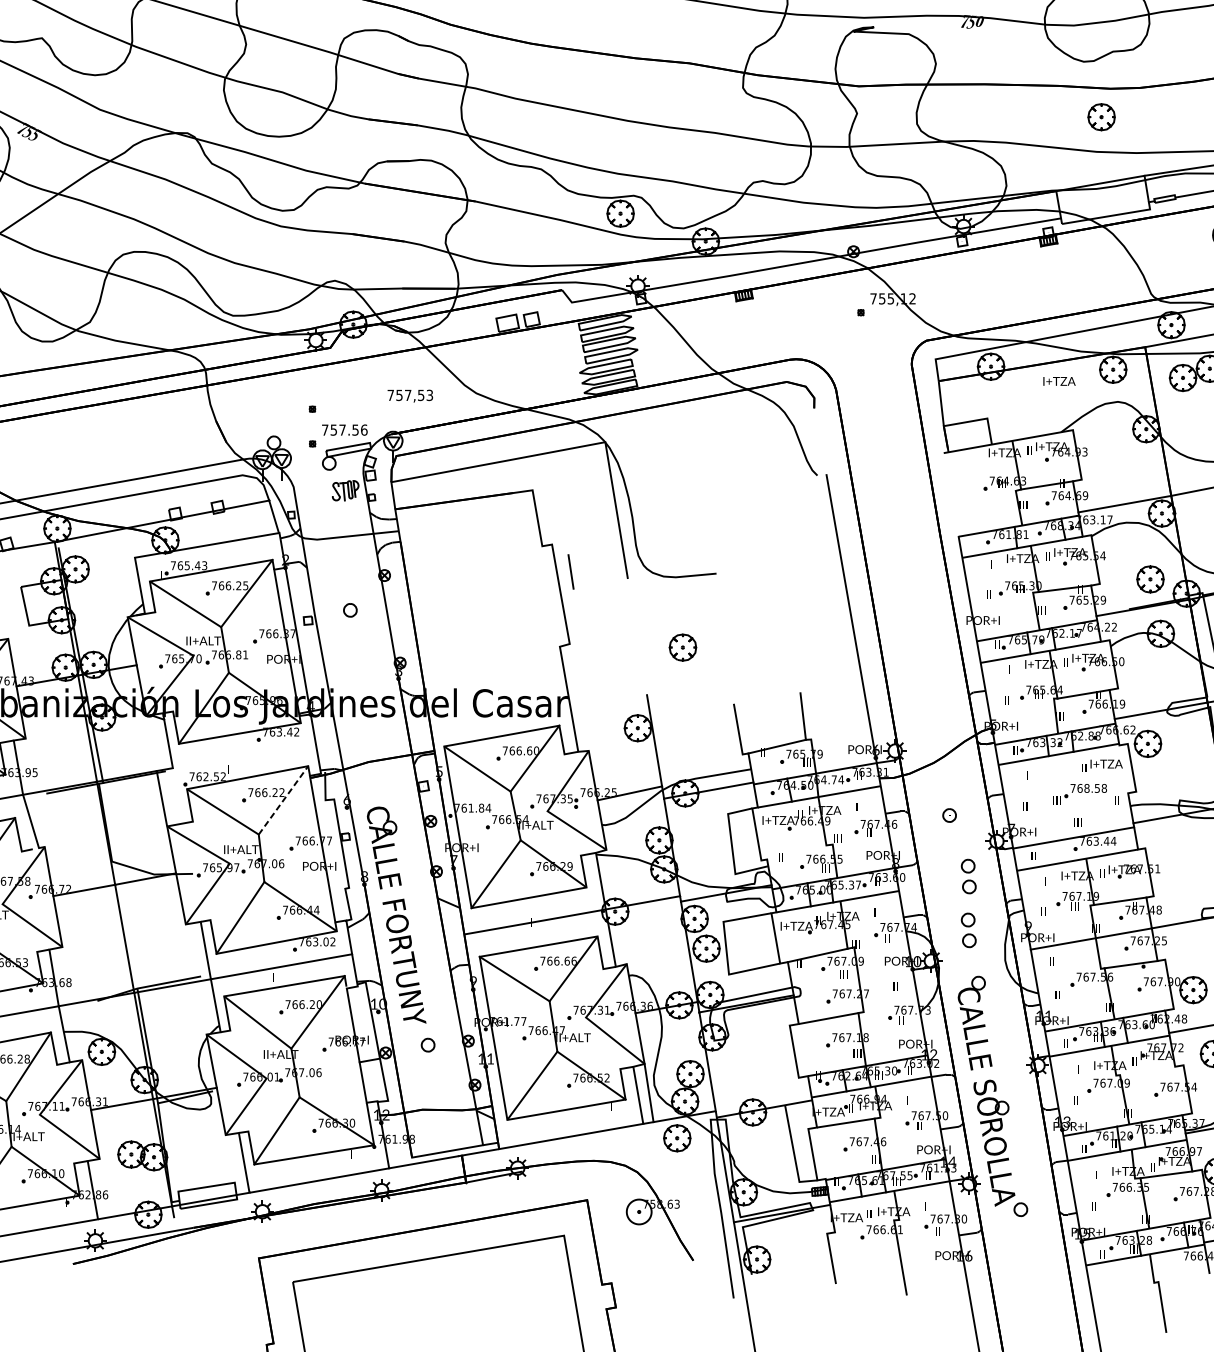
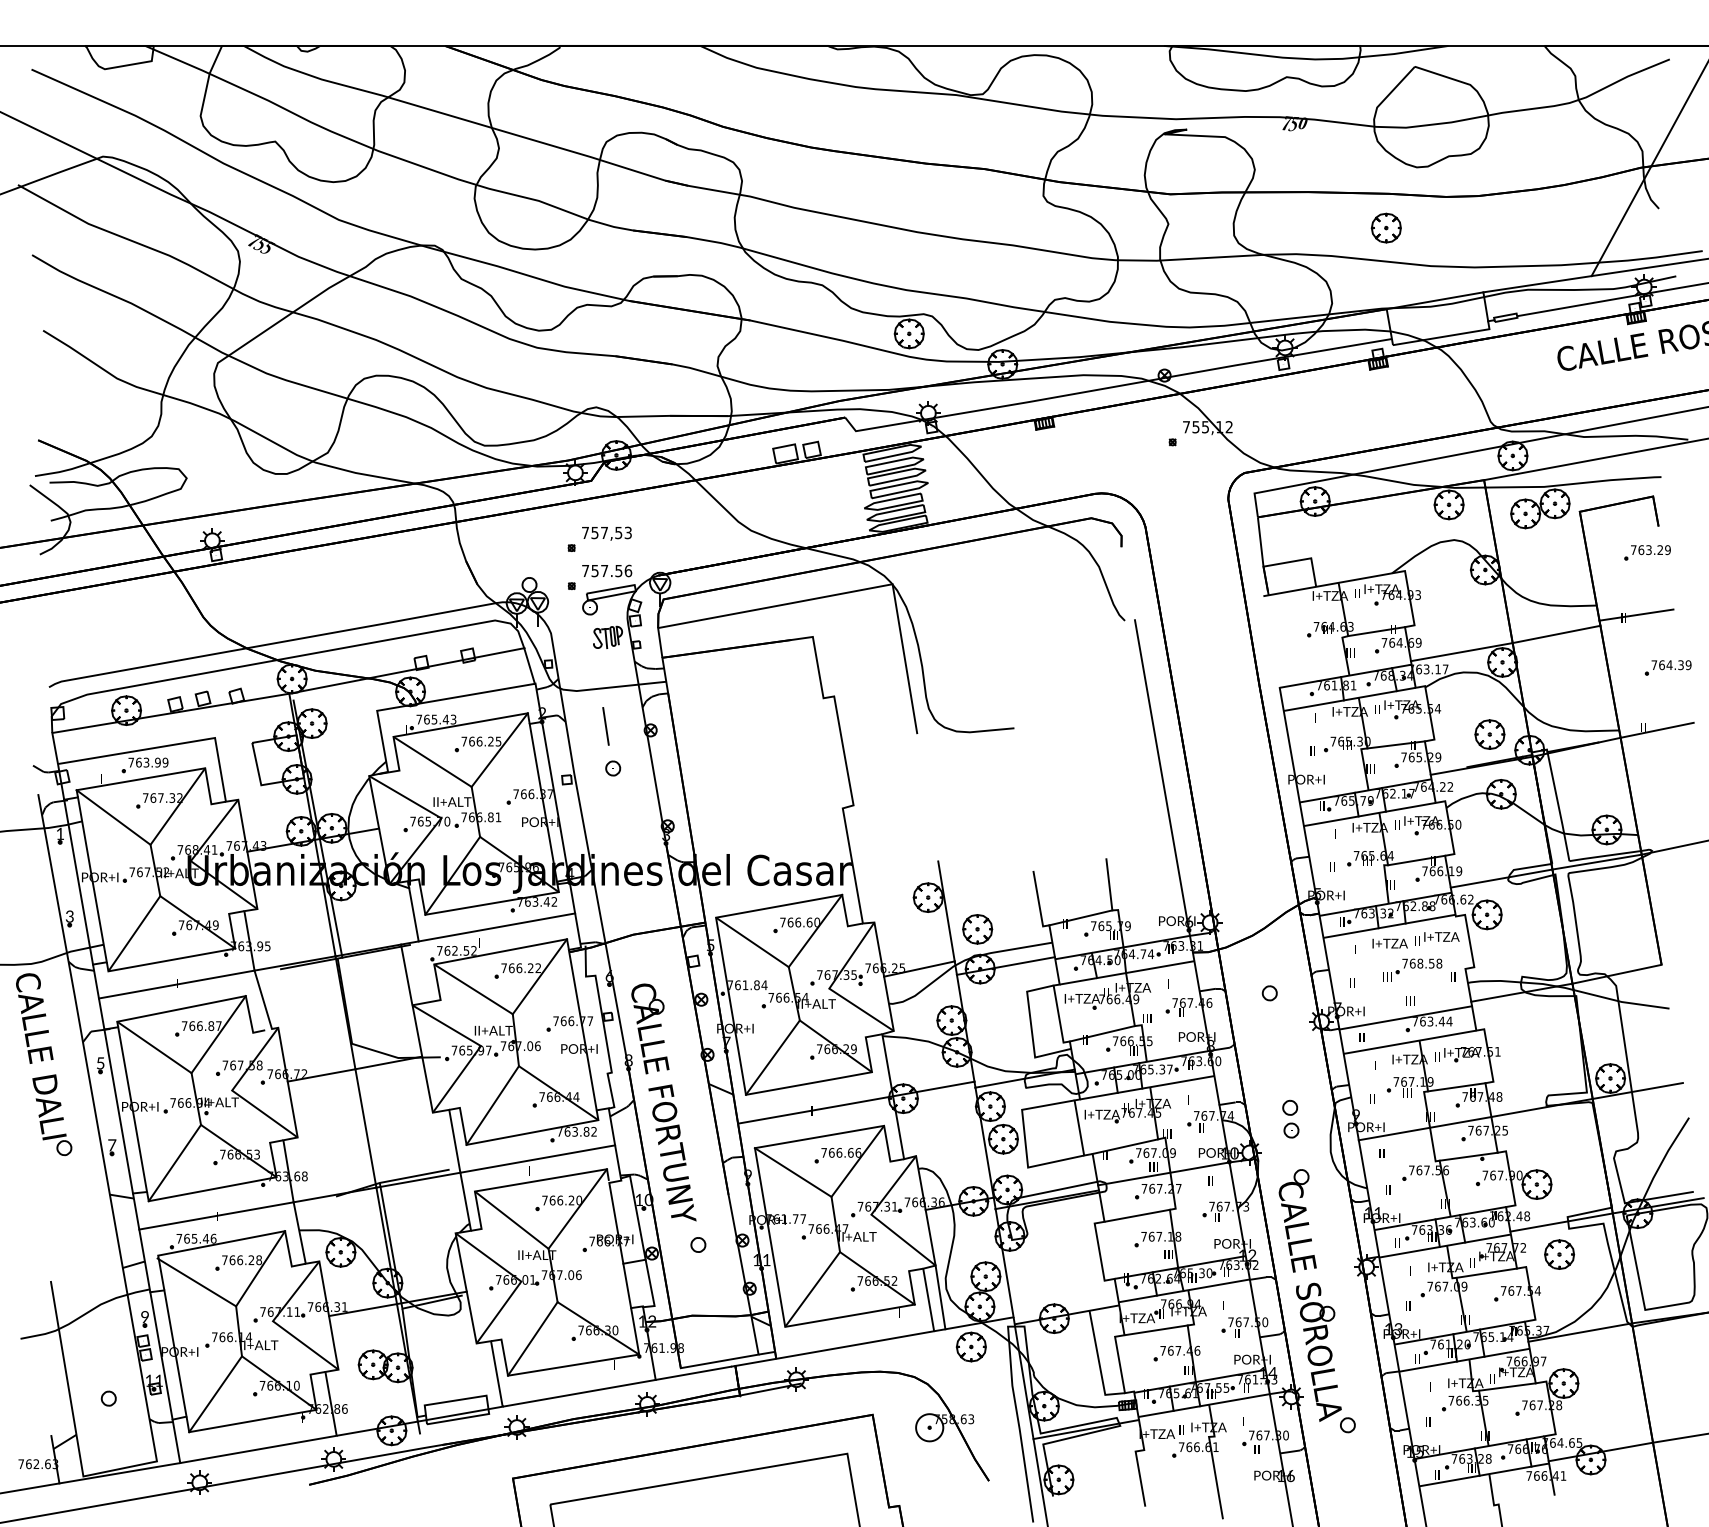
part: (1100, 116) -> (1385, 227), moved
text: (1058, 381) -> (1389, 943), moved
text: (409, 395) -> (606, 533), moved
line: (570, 572) -> (605, 726), moved
part: (682, 647) -> (977, 929), moved
line: (243, 755) -> (496, 927), added
line: (284, 800) -> (540, 976), dashed -> solid
line: (796, 852) -> (1101, 1033), added
part: (968, 875) -> (1290, 1059), removed
text: (326, 941) -> (586, 1131), 763.02 -> 763.82
line: (852, 979) -> (1163, 1173), added
line: (1147, 1070) -> (1486, 1272), added

